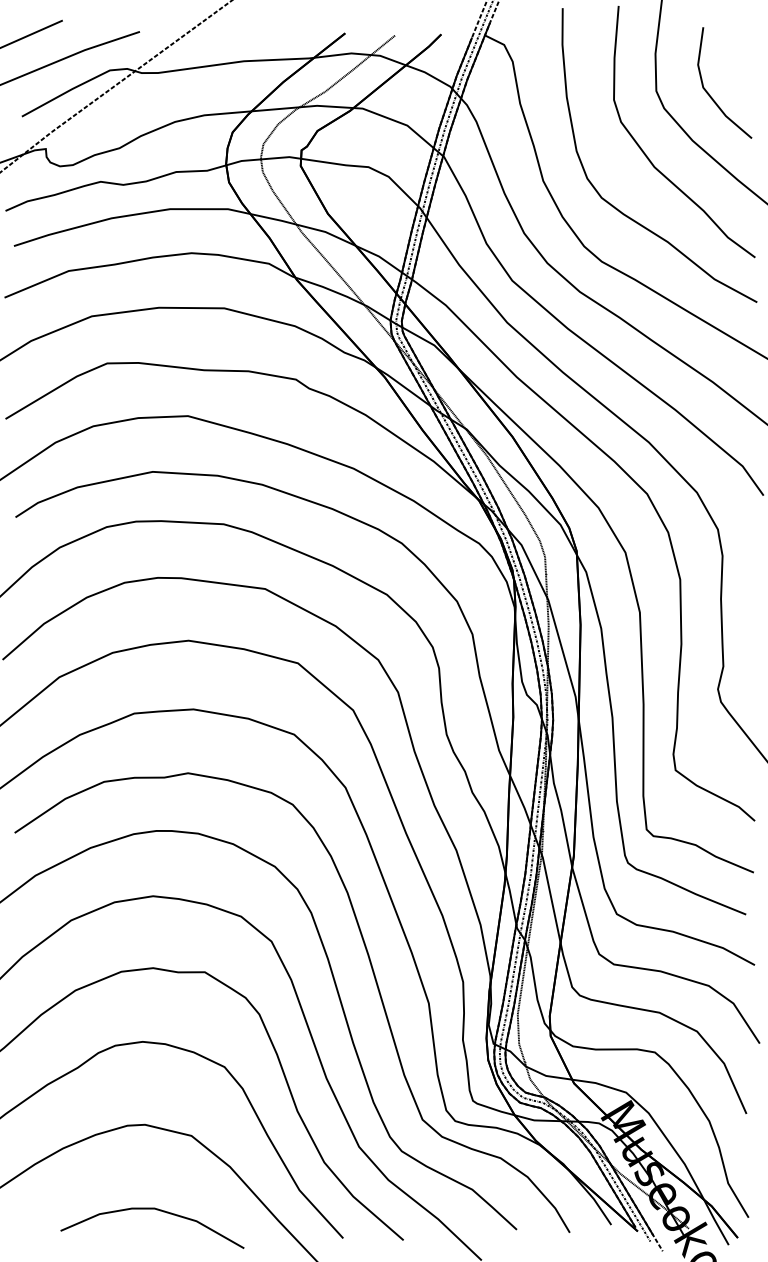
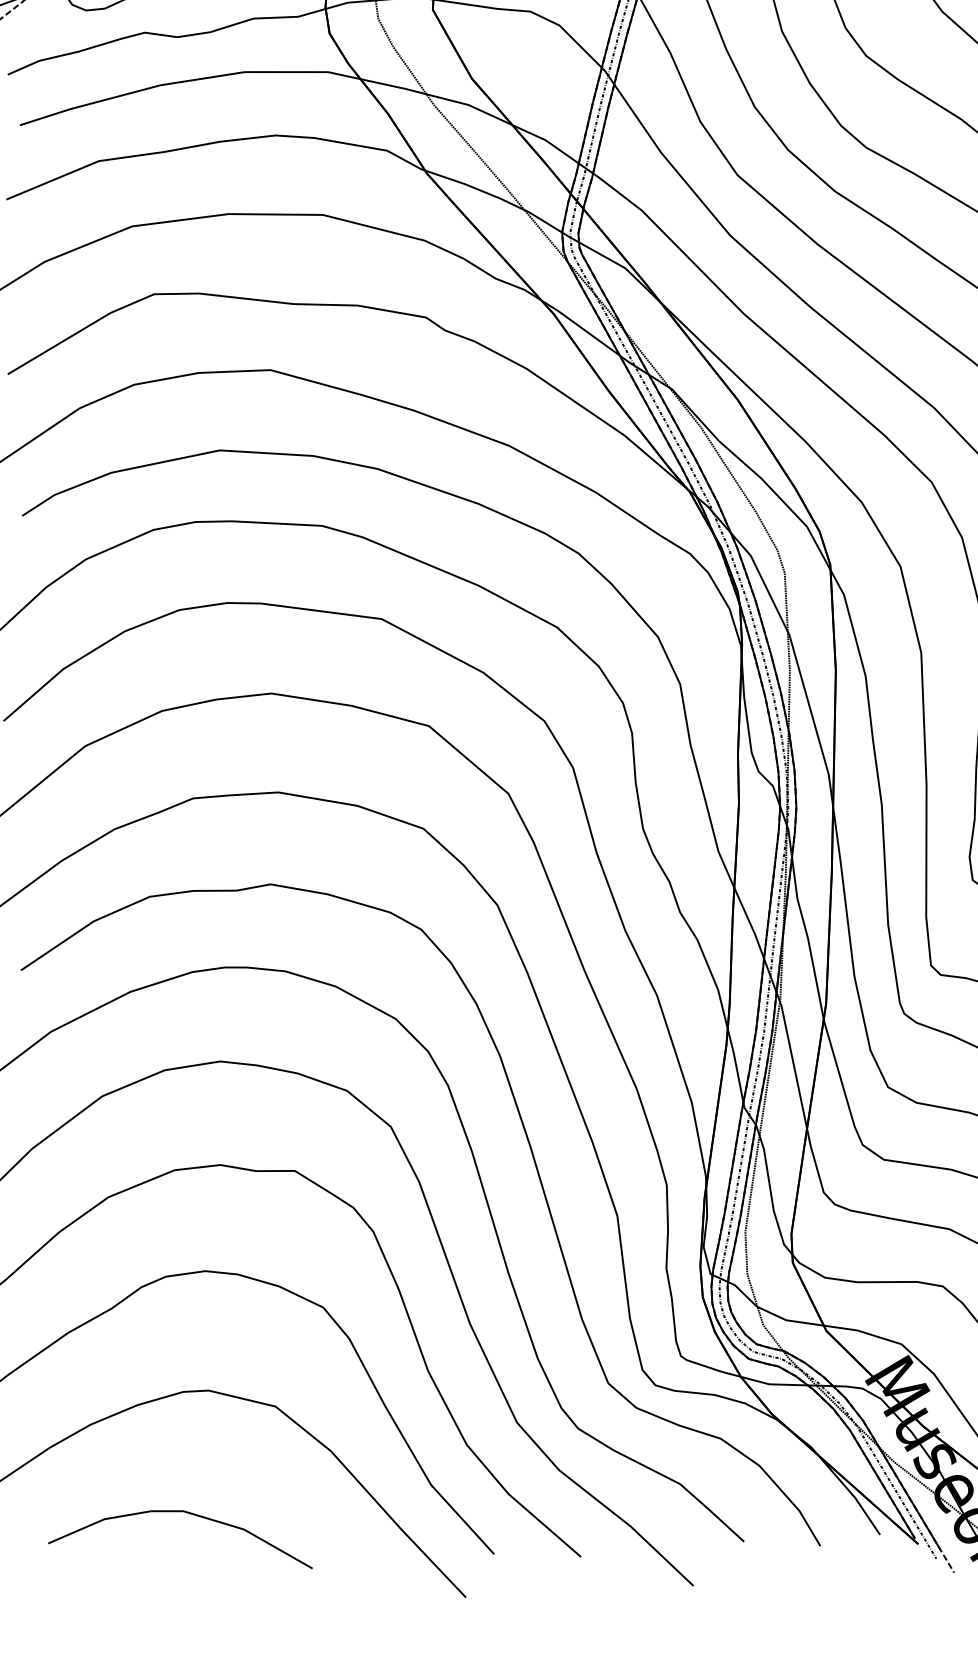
curve: (156, 1210) -> (186, 1514), moved

